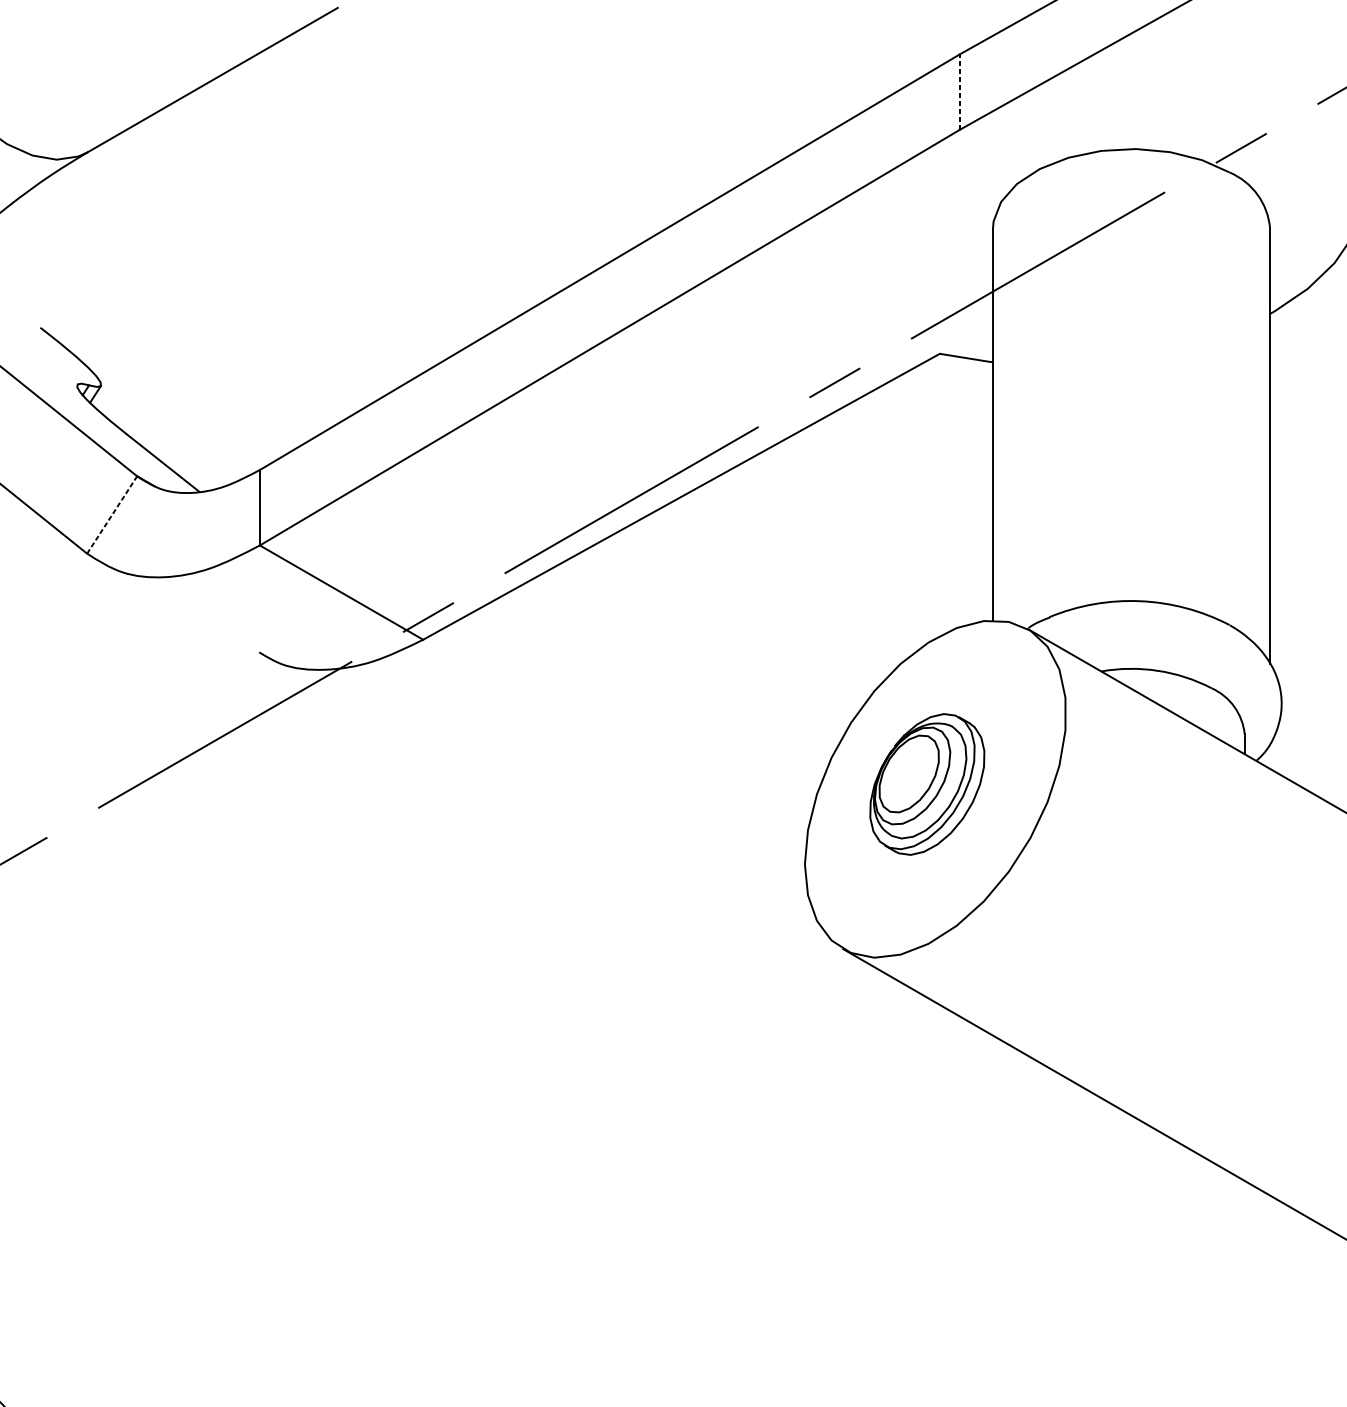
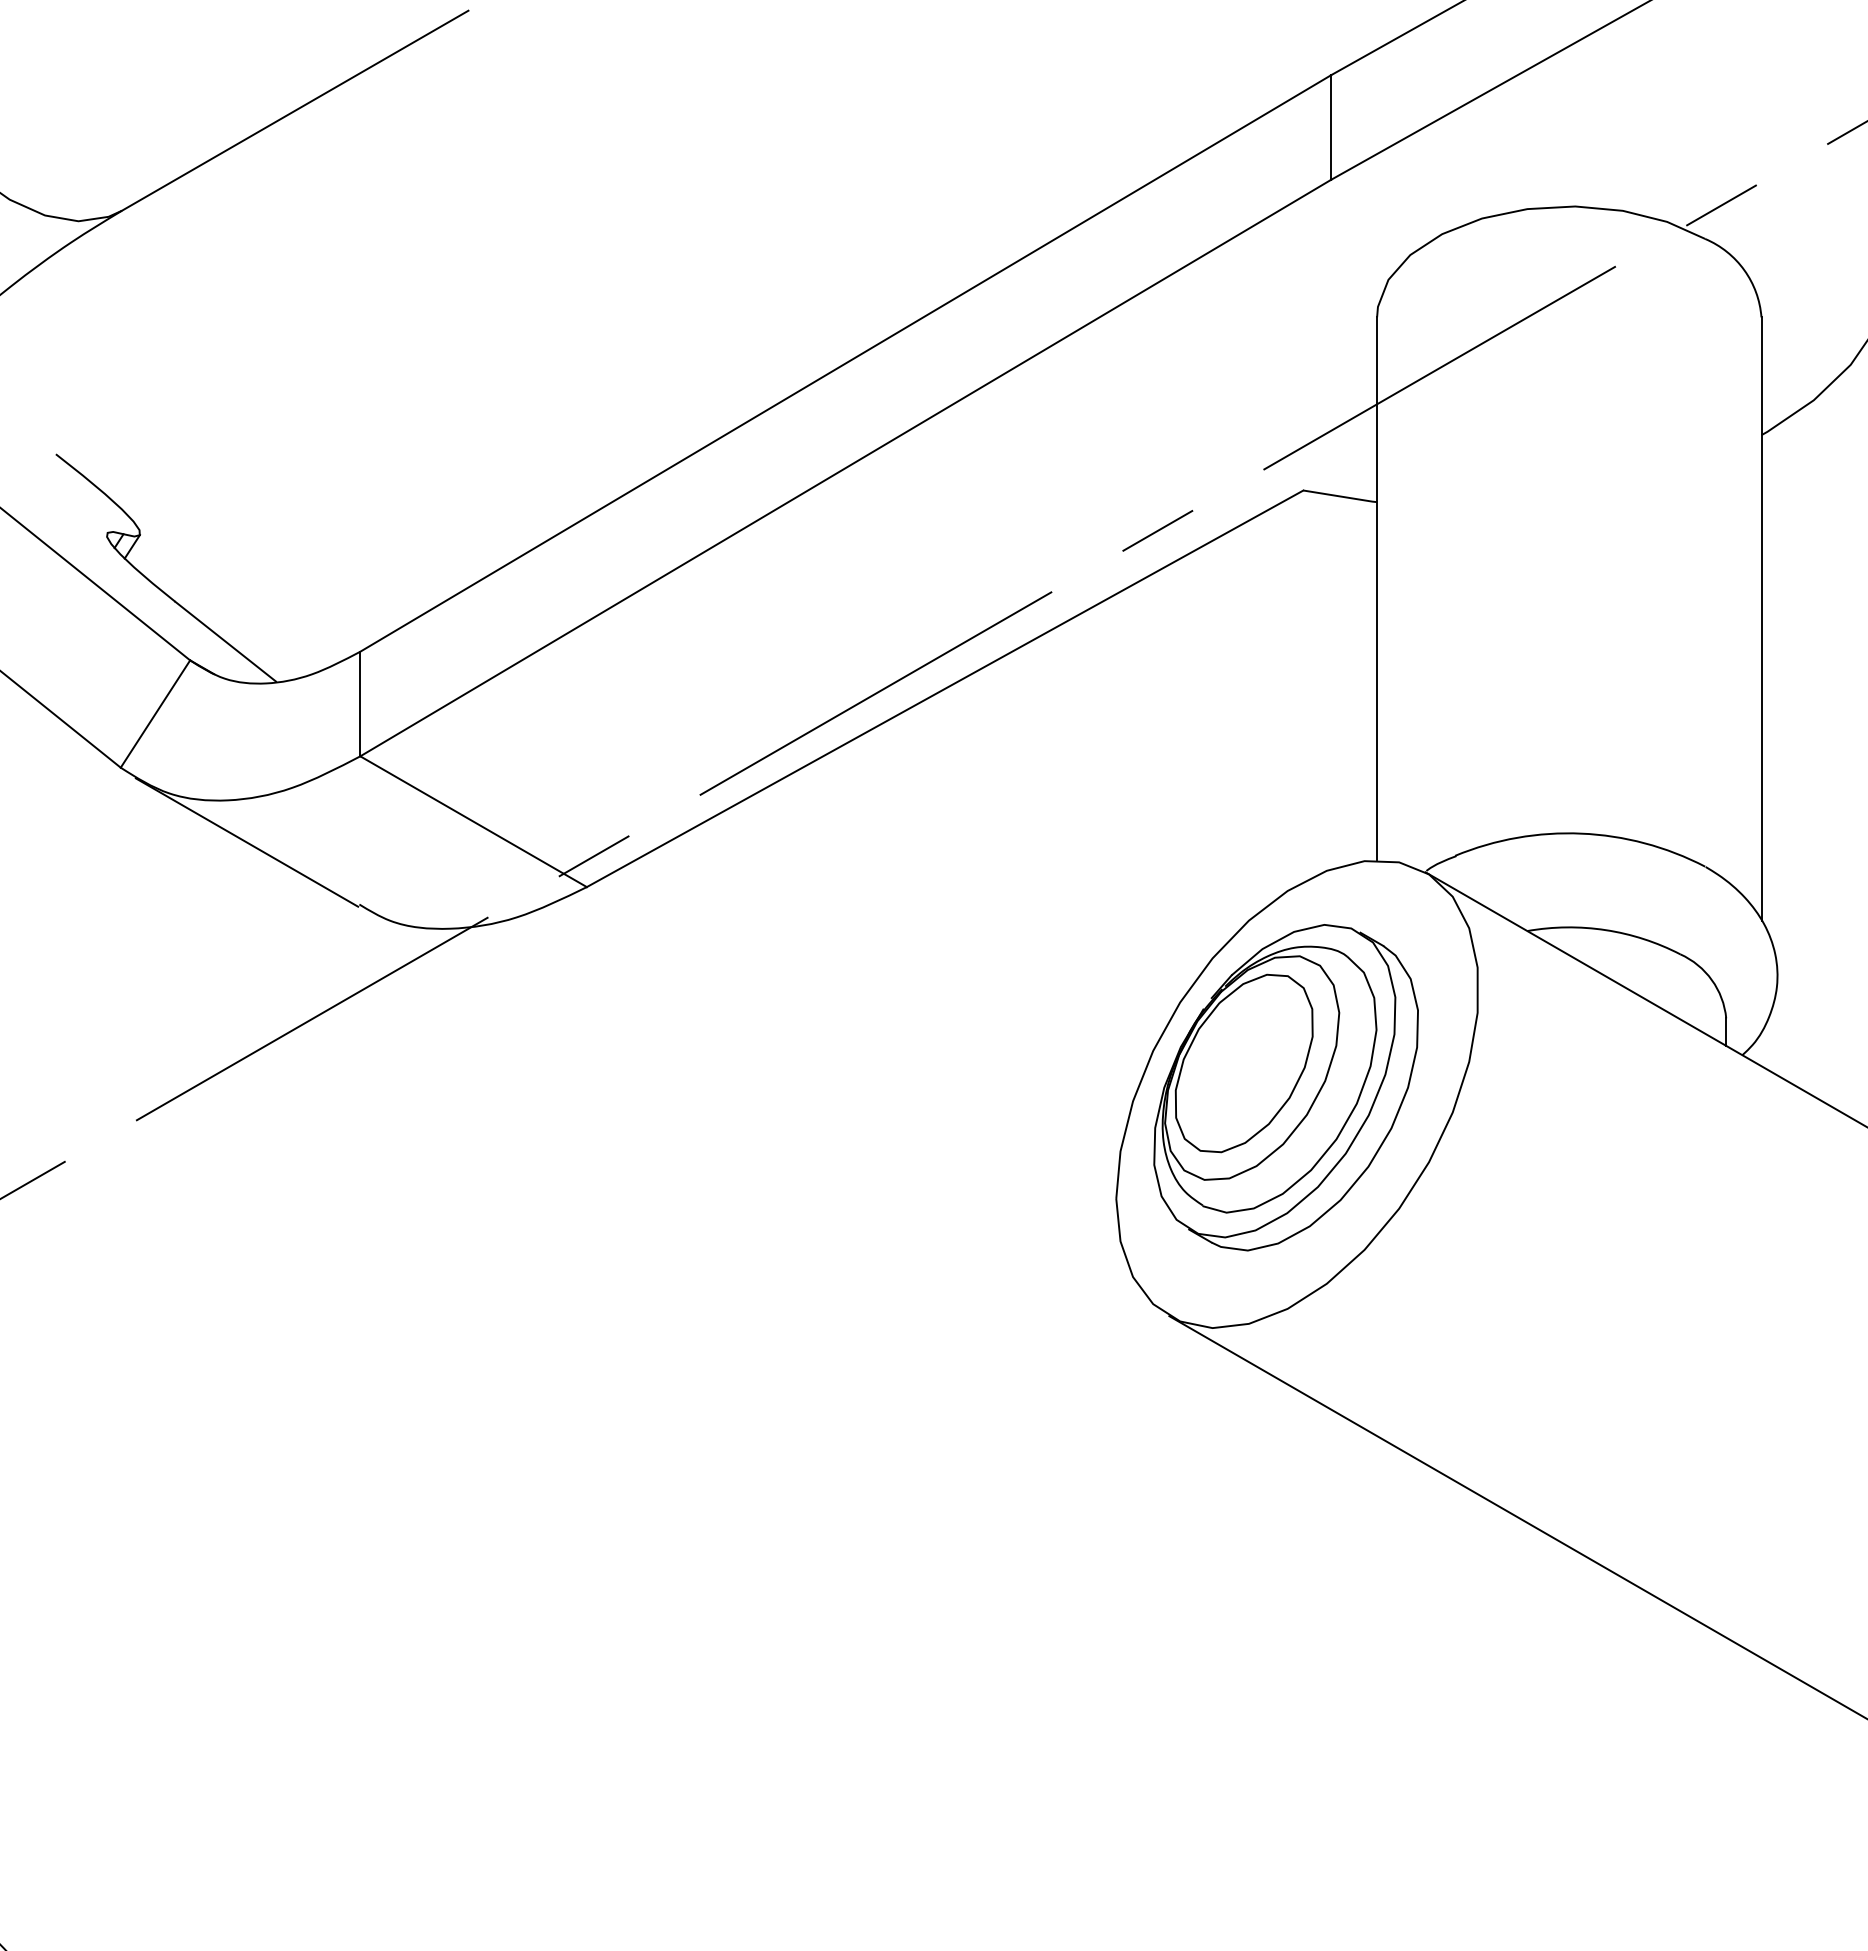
line: (960, 92) -> (1331, 127), dashed -> solid
line: (112, 515) -> (155, 714), dashed -> solid
line: (177, 607) -> (246, 842), added
part: (926, 784) -> (1285, 1087), size x1.67

